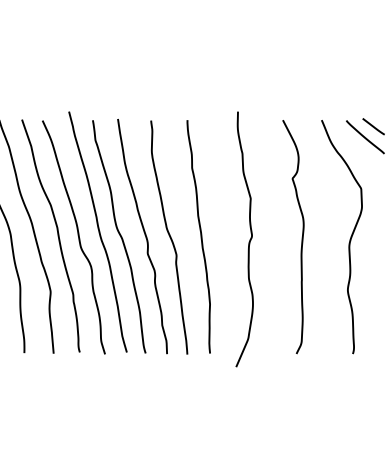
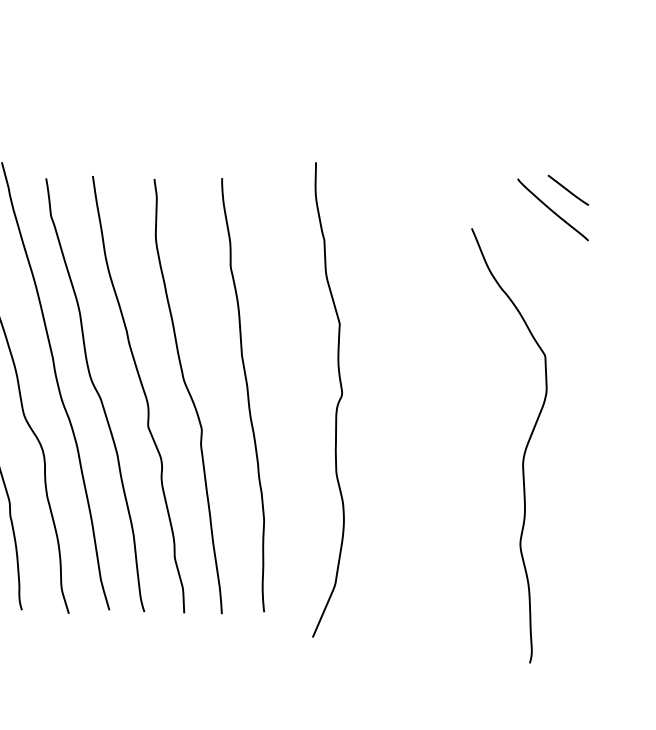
curve: (301, 237) -> (434, 396), removed
curve: (349, 239) -> (523, 450), moved

